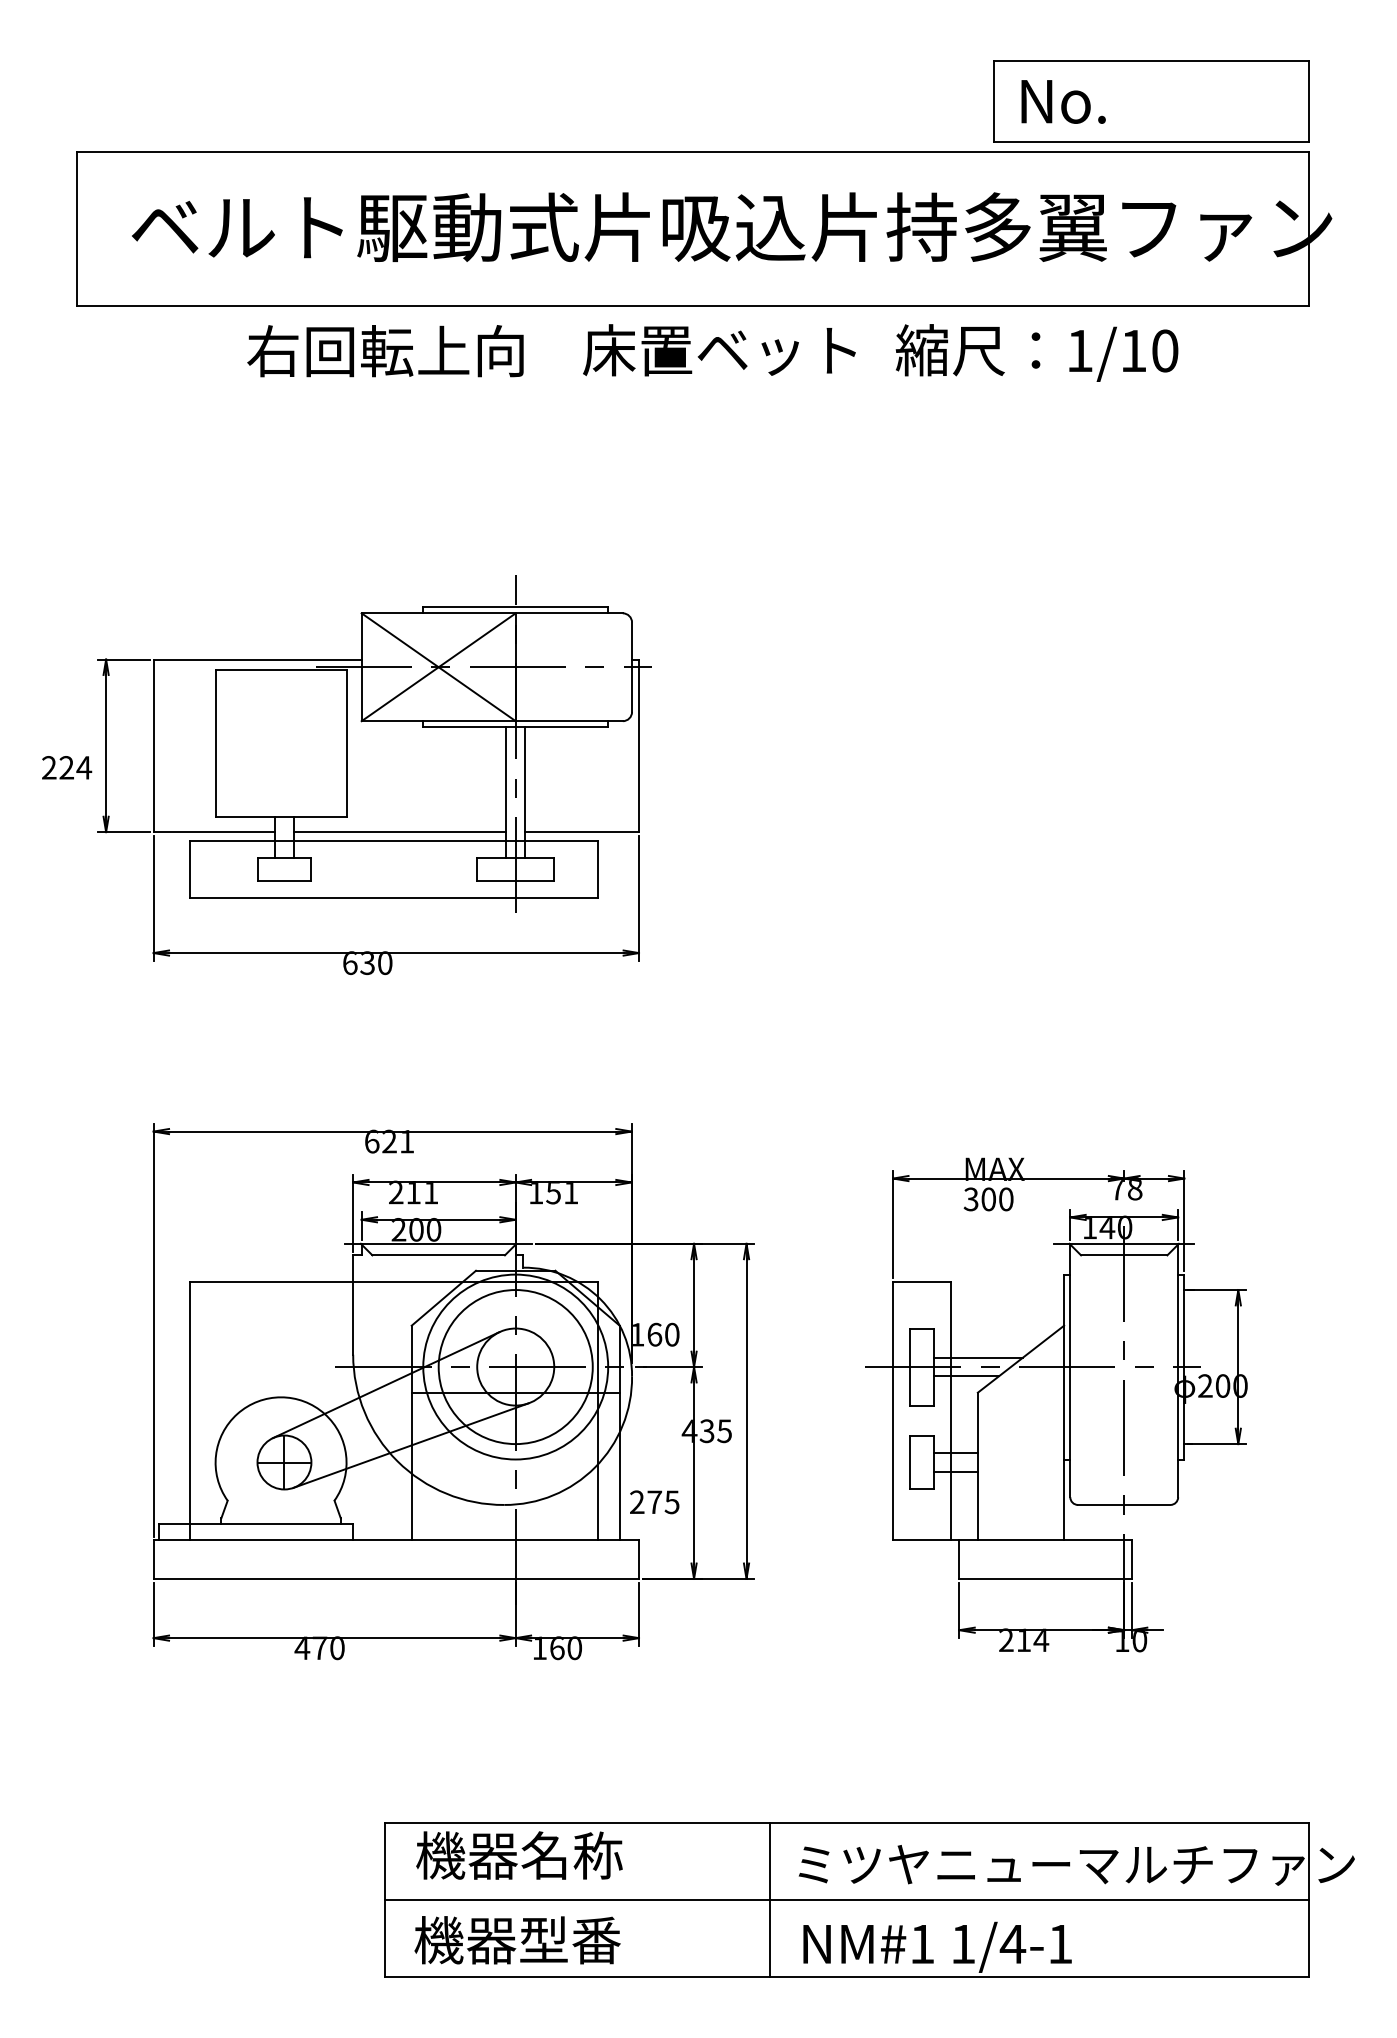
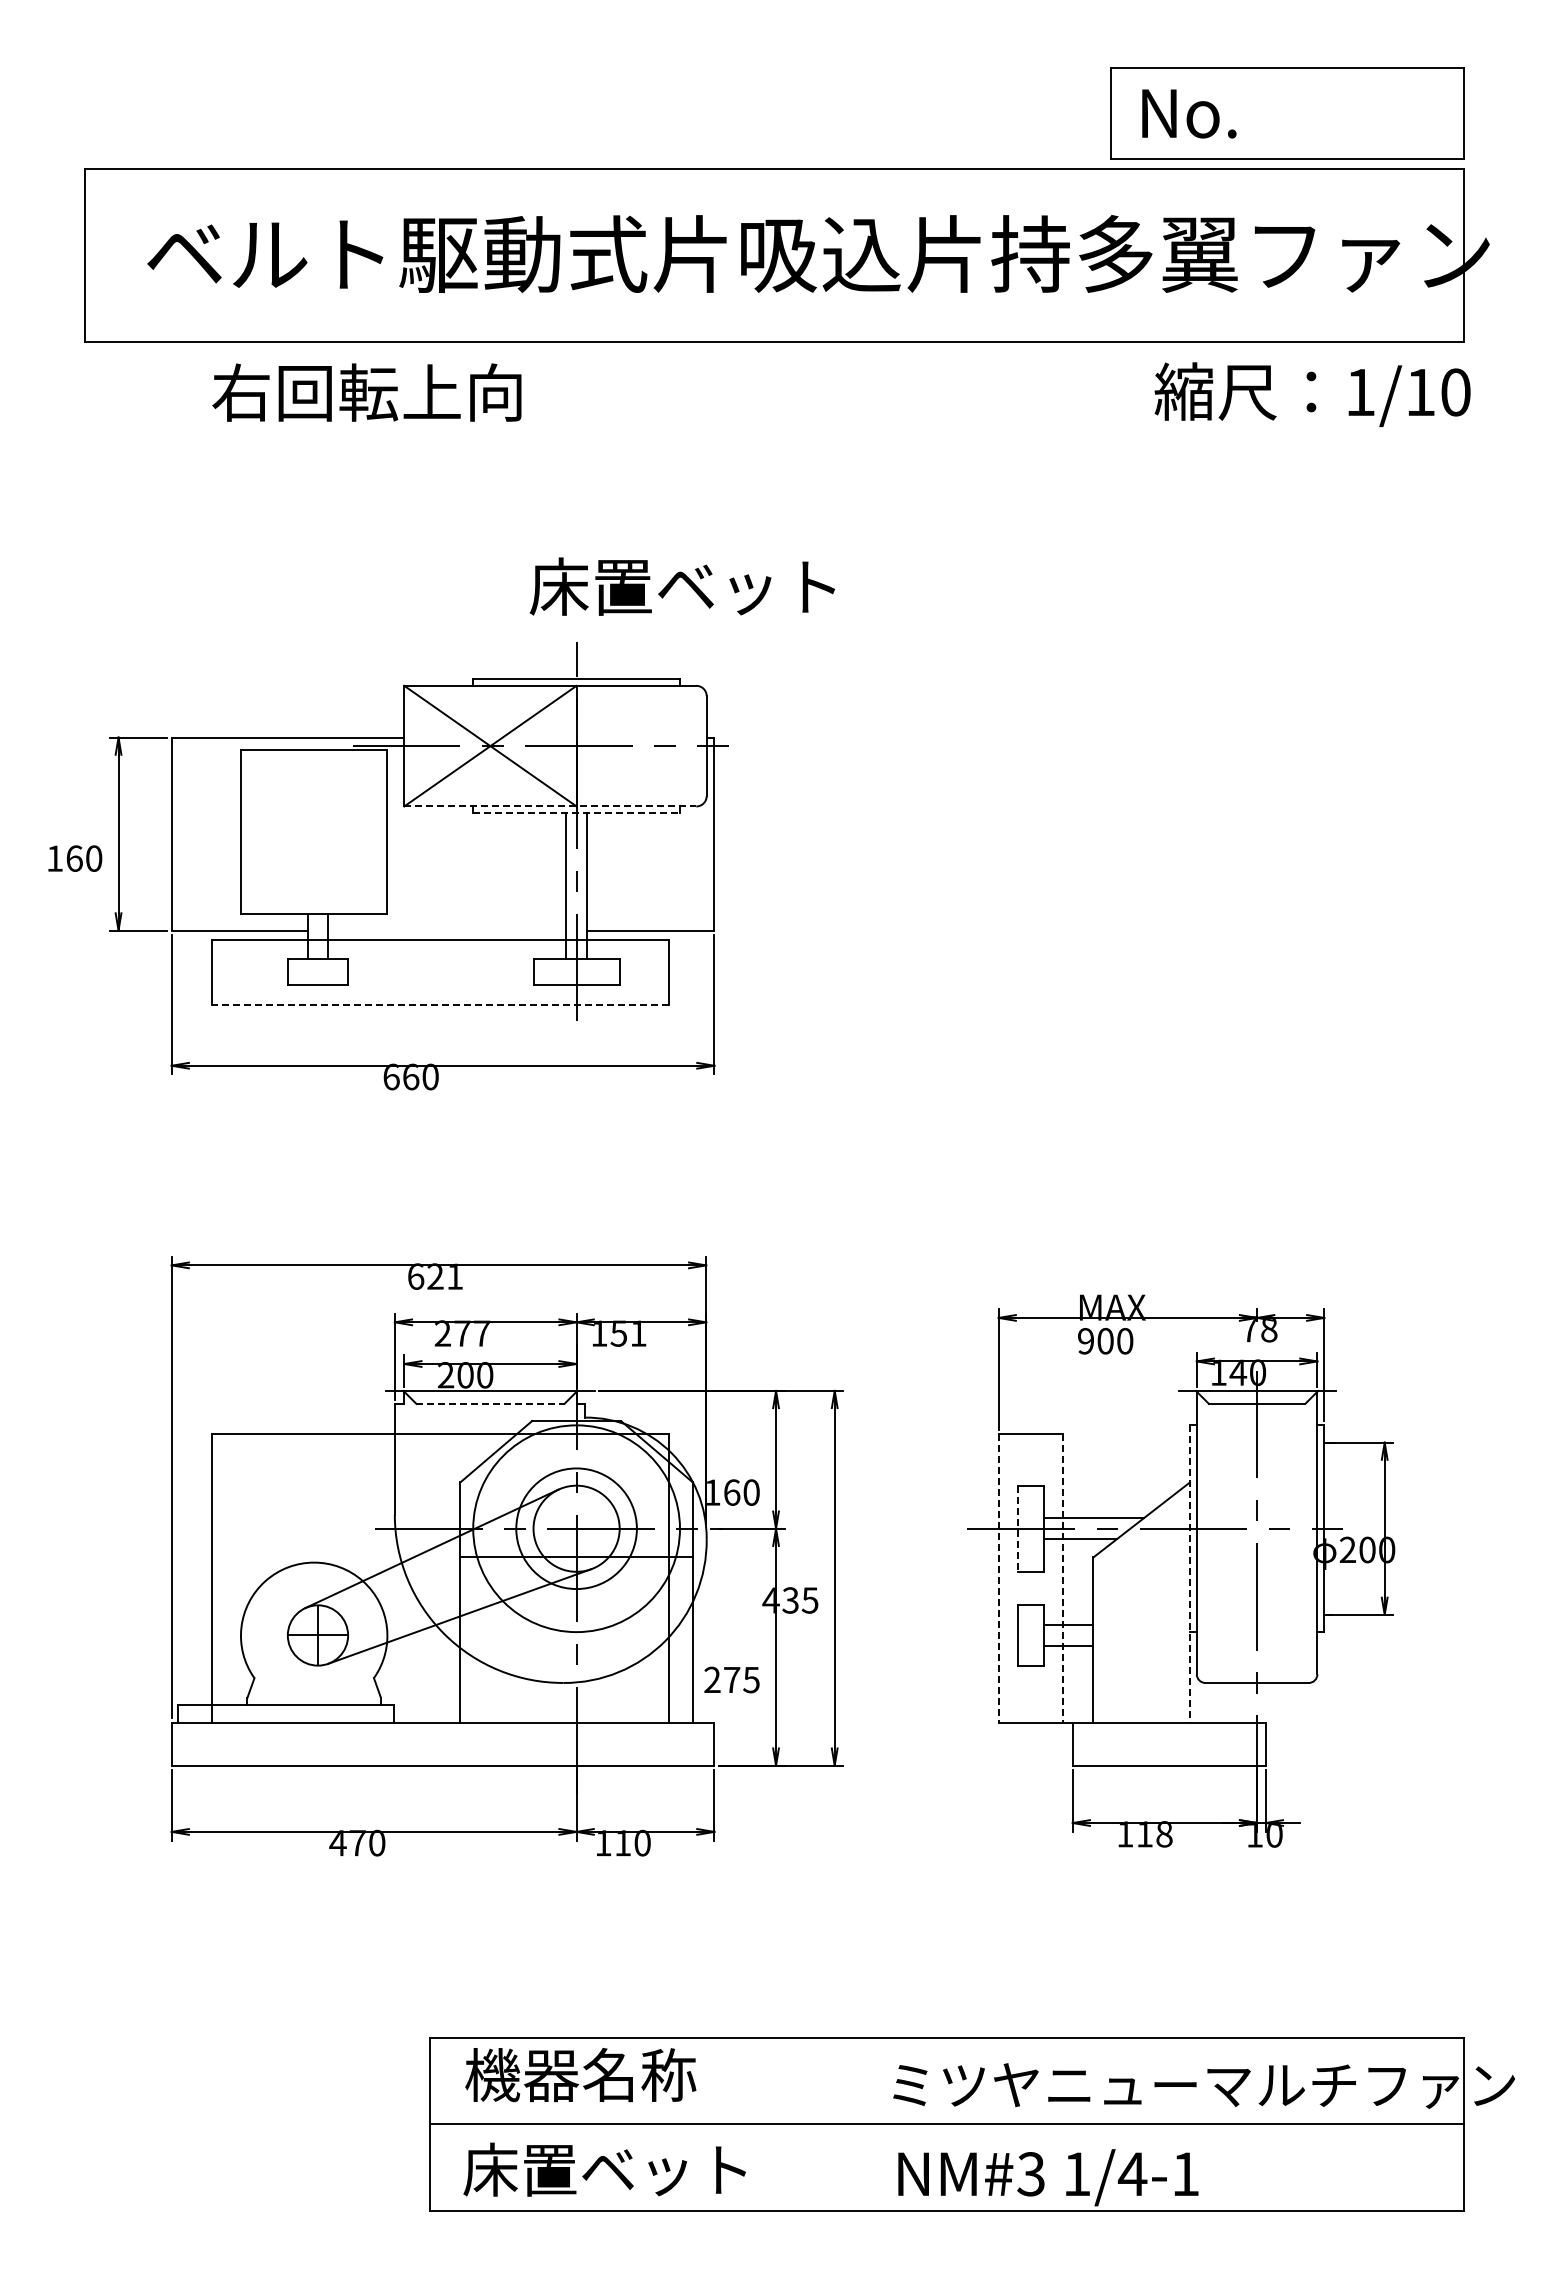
text: (718, 350) -> (681, 586), moved
text: (385, 351) -> (366, 392), moved
text: (1036, 352) -> (1312, 394), moved
line: (492, 721) -> (550, 806), solid -> dashed
line: (516, 727) -> (577, 813), solid -> dashed
text: (66, 767) -> (74, 858), 224 -> 160
line: (400, 832) -> (447, 930), removed
line: (393, 898) -> (439, 1004), solid -> dashed
text: (367, 962) -> (410, 1076), 630 -> 660
text: (421, 1192) -> (471, 1333), 211 -> 277
text: (970, 1199) -> (1085, 1341), 300 -> 900
line: (438, 1255) -> (490, 1403), solid -> dashed
circle: (515, 1366) -> (576, 1528), size x0.7
line: (910, 1367) -> (1018, 1529), solid -> dashed
line: (1063, 1407) -> (1189, 1573), solid -> dashed
line: (892, 1411) -> (998, 1578), solid -> dashed
line: (951, 1411) -> (1063, 1578), solid -> dashed
text: (1024, 1640) -> (1145, 1834), 214 -> 118
text: (557, 1647) -> (623, 1842), 160 -> 110
line: (769, 1899) -> (860, 2124), removed
text: (540, 1940) -> (604, 2169), 機器型番 -> 床置ベット
text: (921, 1944) -> (1030, 2174), NM#1 -> NM#3

